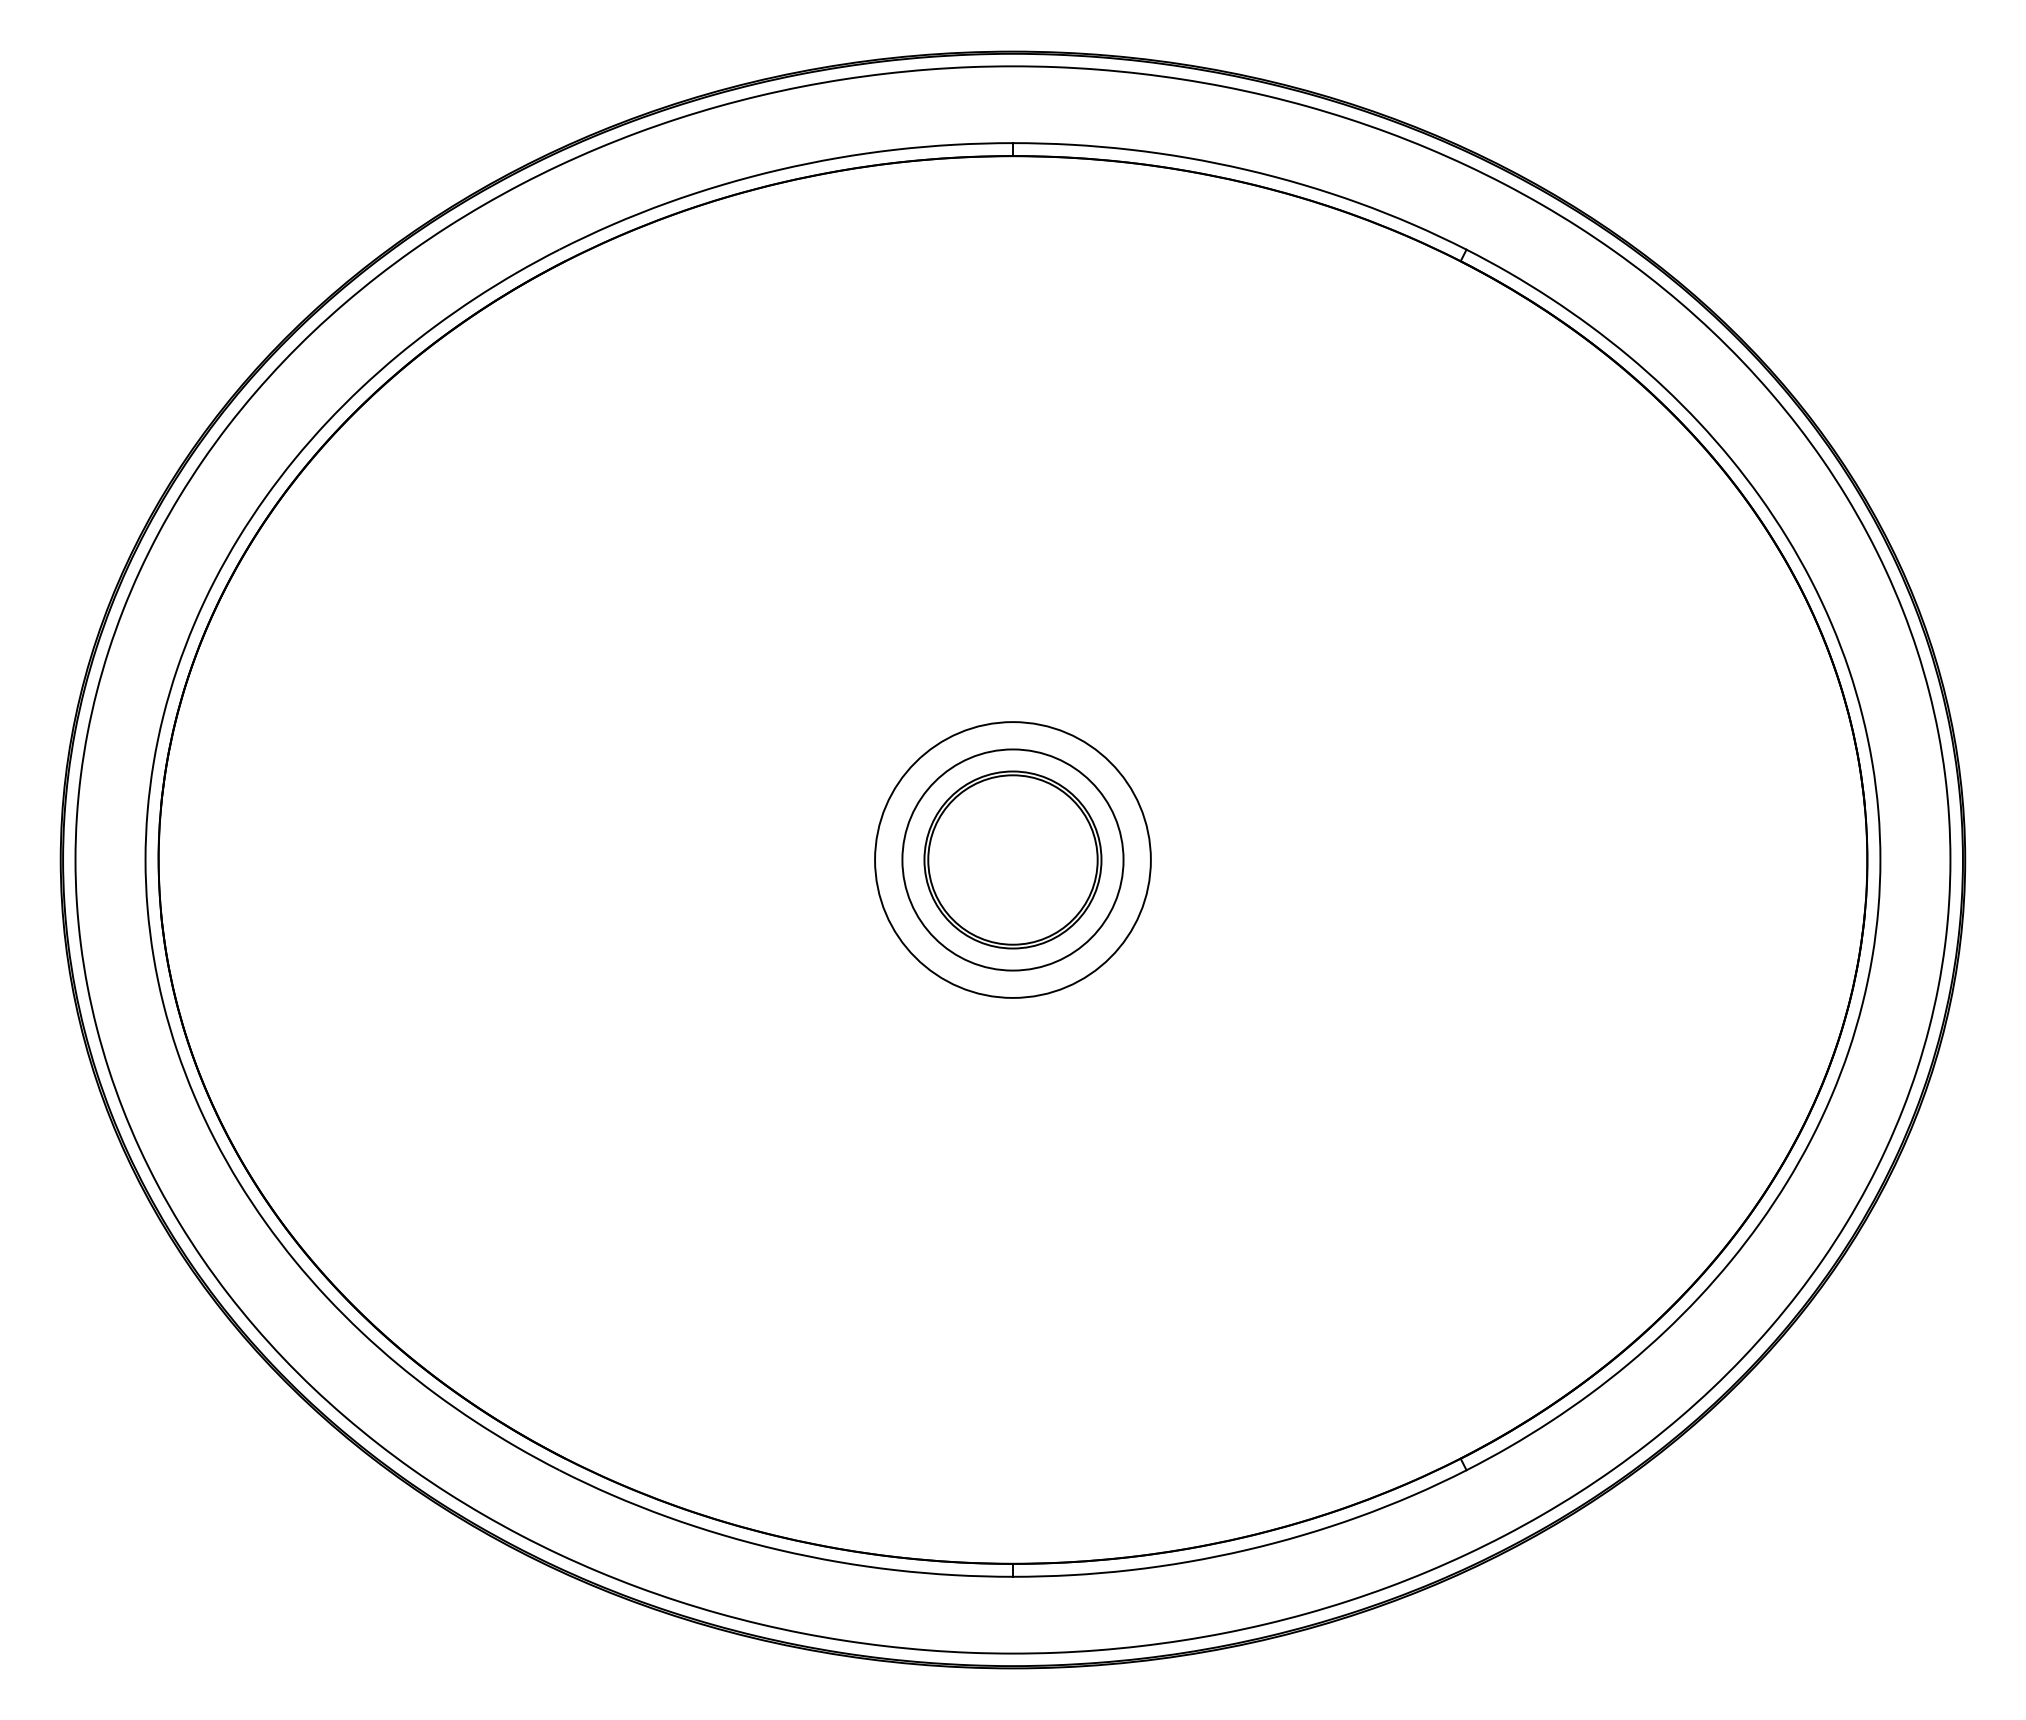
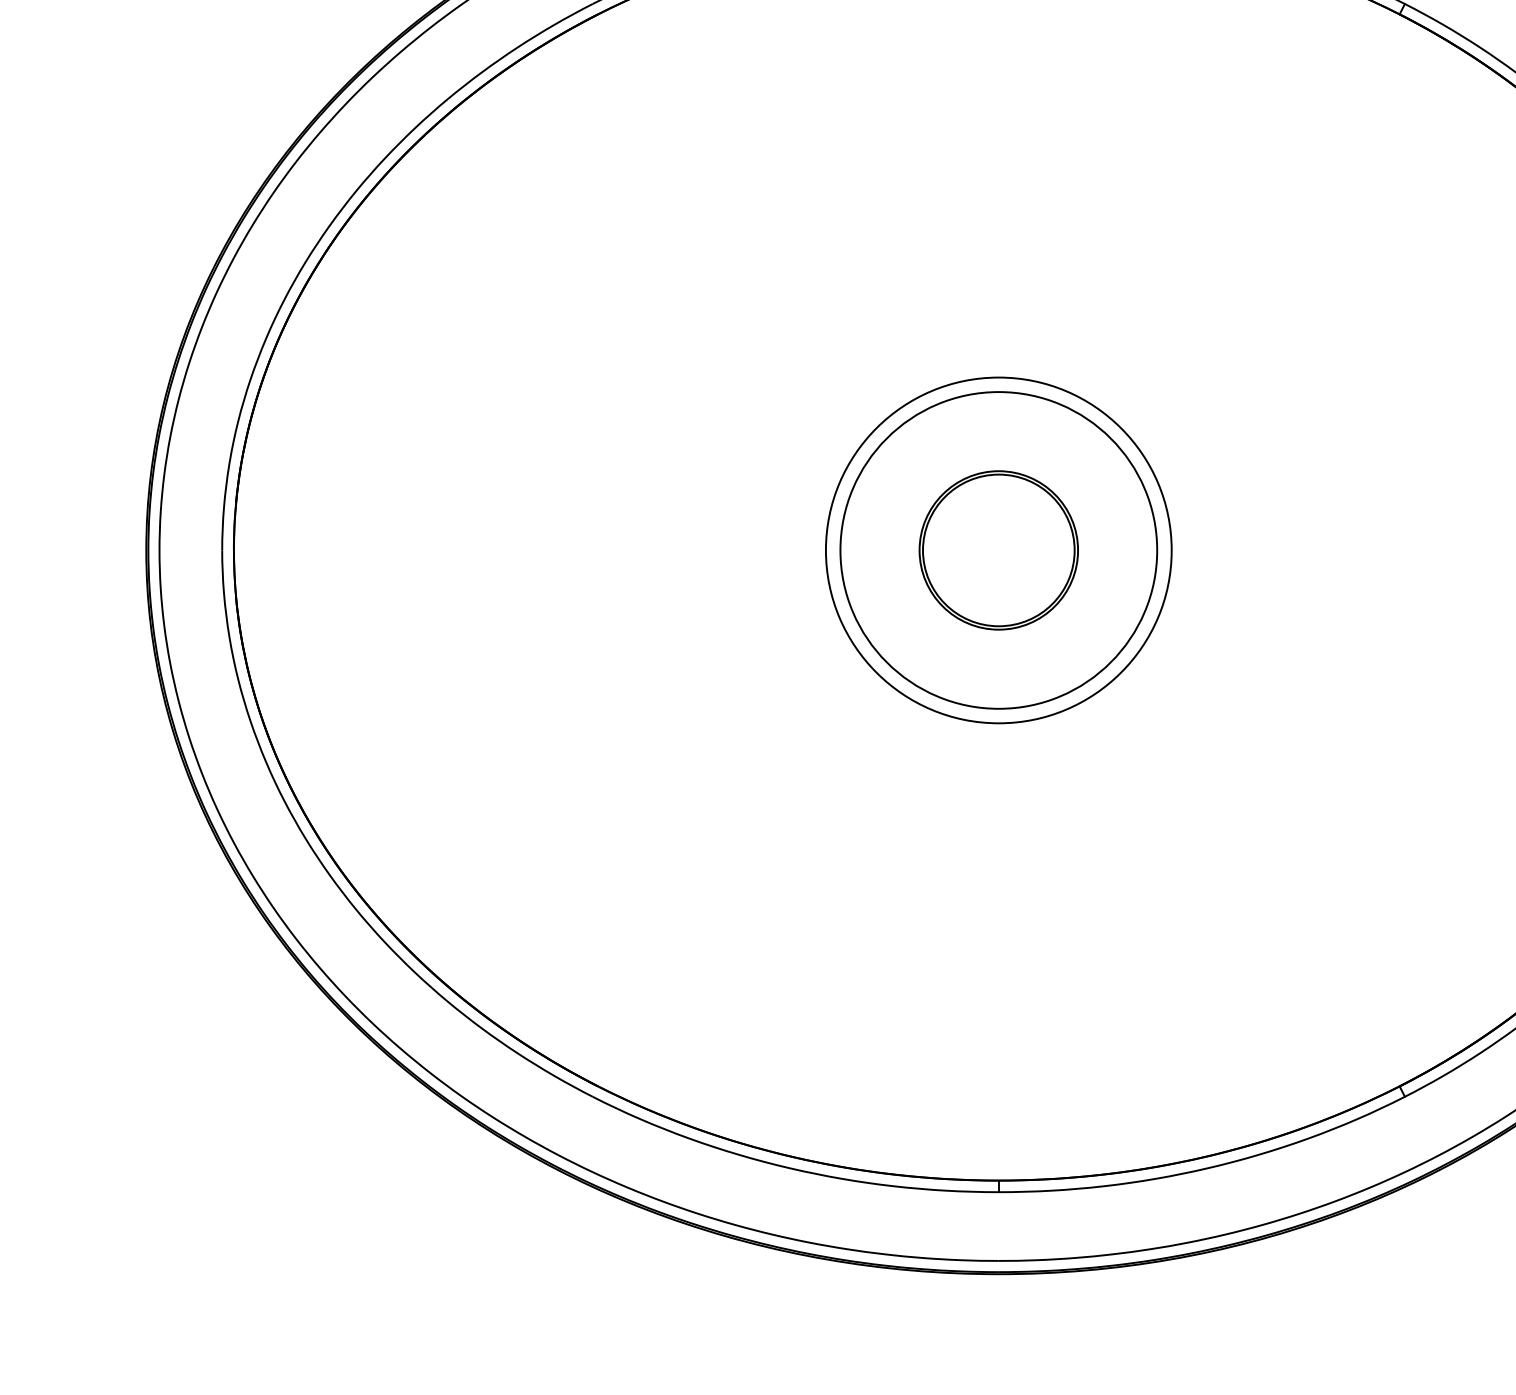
circle: (1012, 859) -> (998, 549), size x1.4
circle: (1012, 859) -> (998, 549), size x1.6

